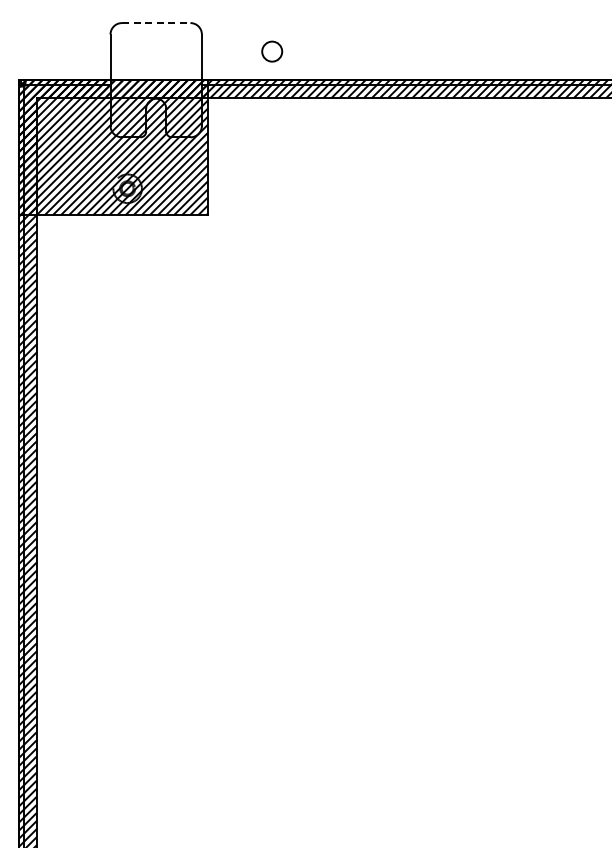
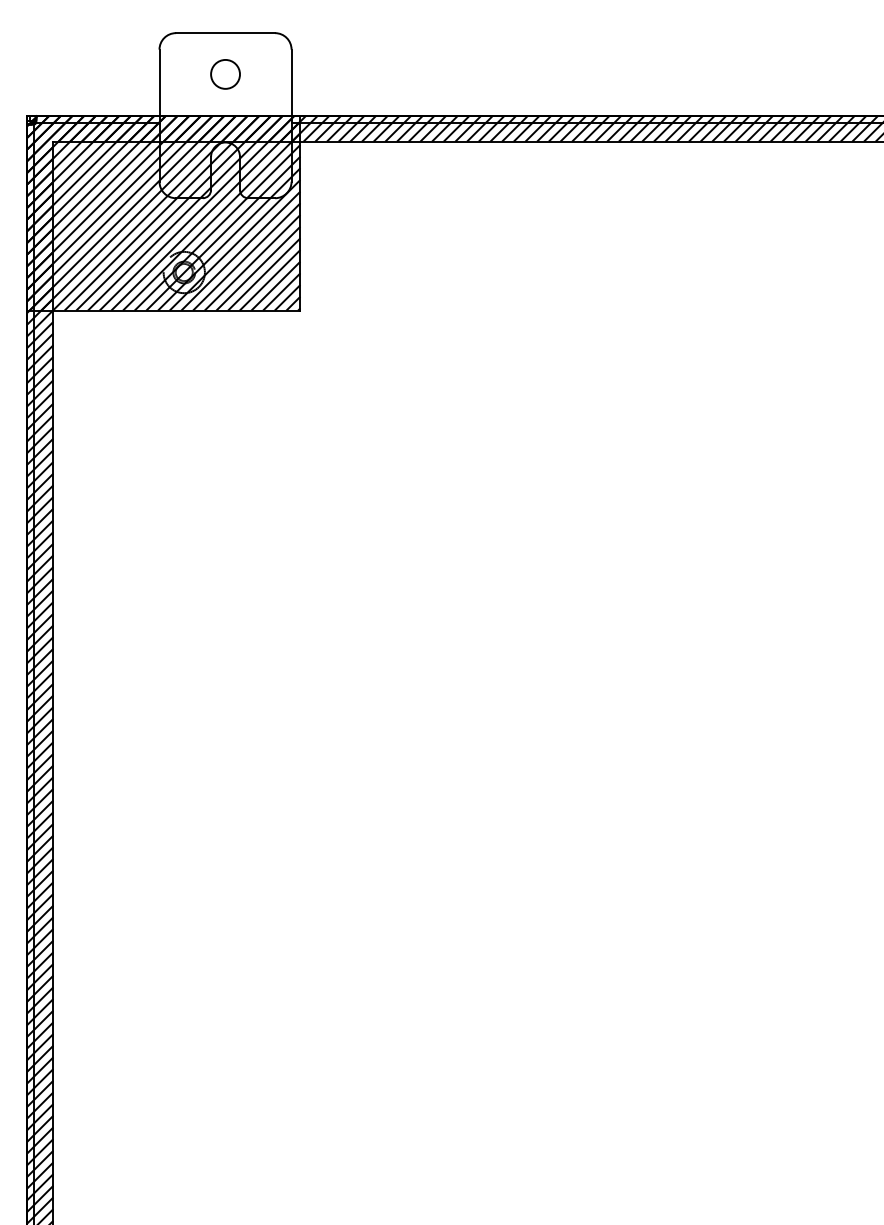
line: (156, 23) -> (225, 33), dashed -> solid
circle: (272, 51) -> (225, 74), moved

